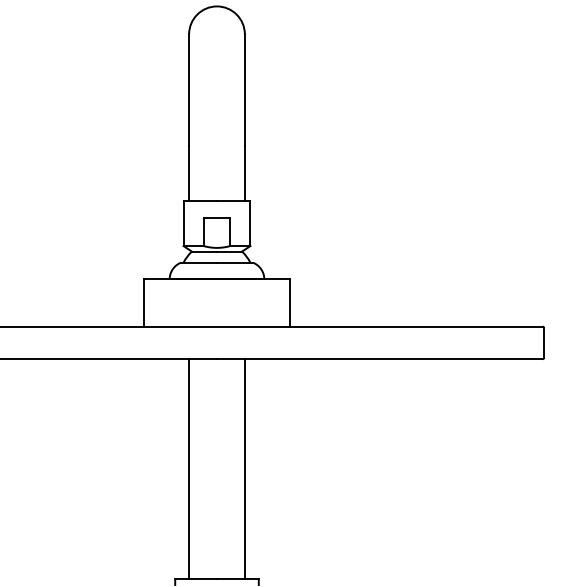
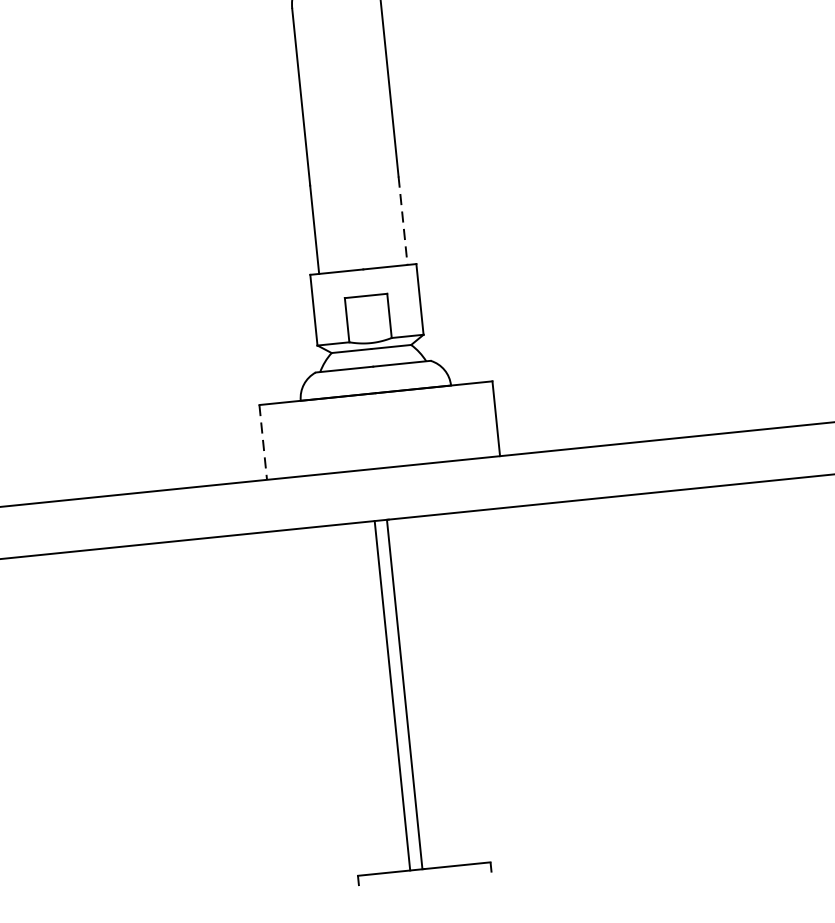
line: (244, 173) -> (402, 220), solid -> dashed
line: (143, 303) -> (263, 443), solid -> dashed
line: (189, 469) -> (393, 695), moved
line: (244, 469) -> (404, 694), moved

